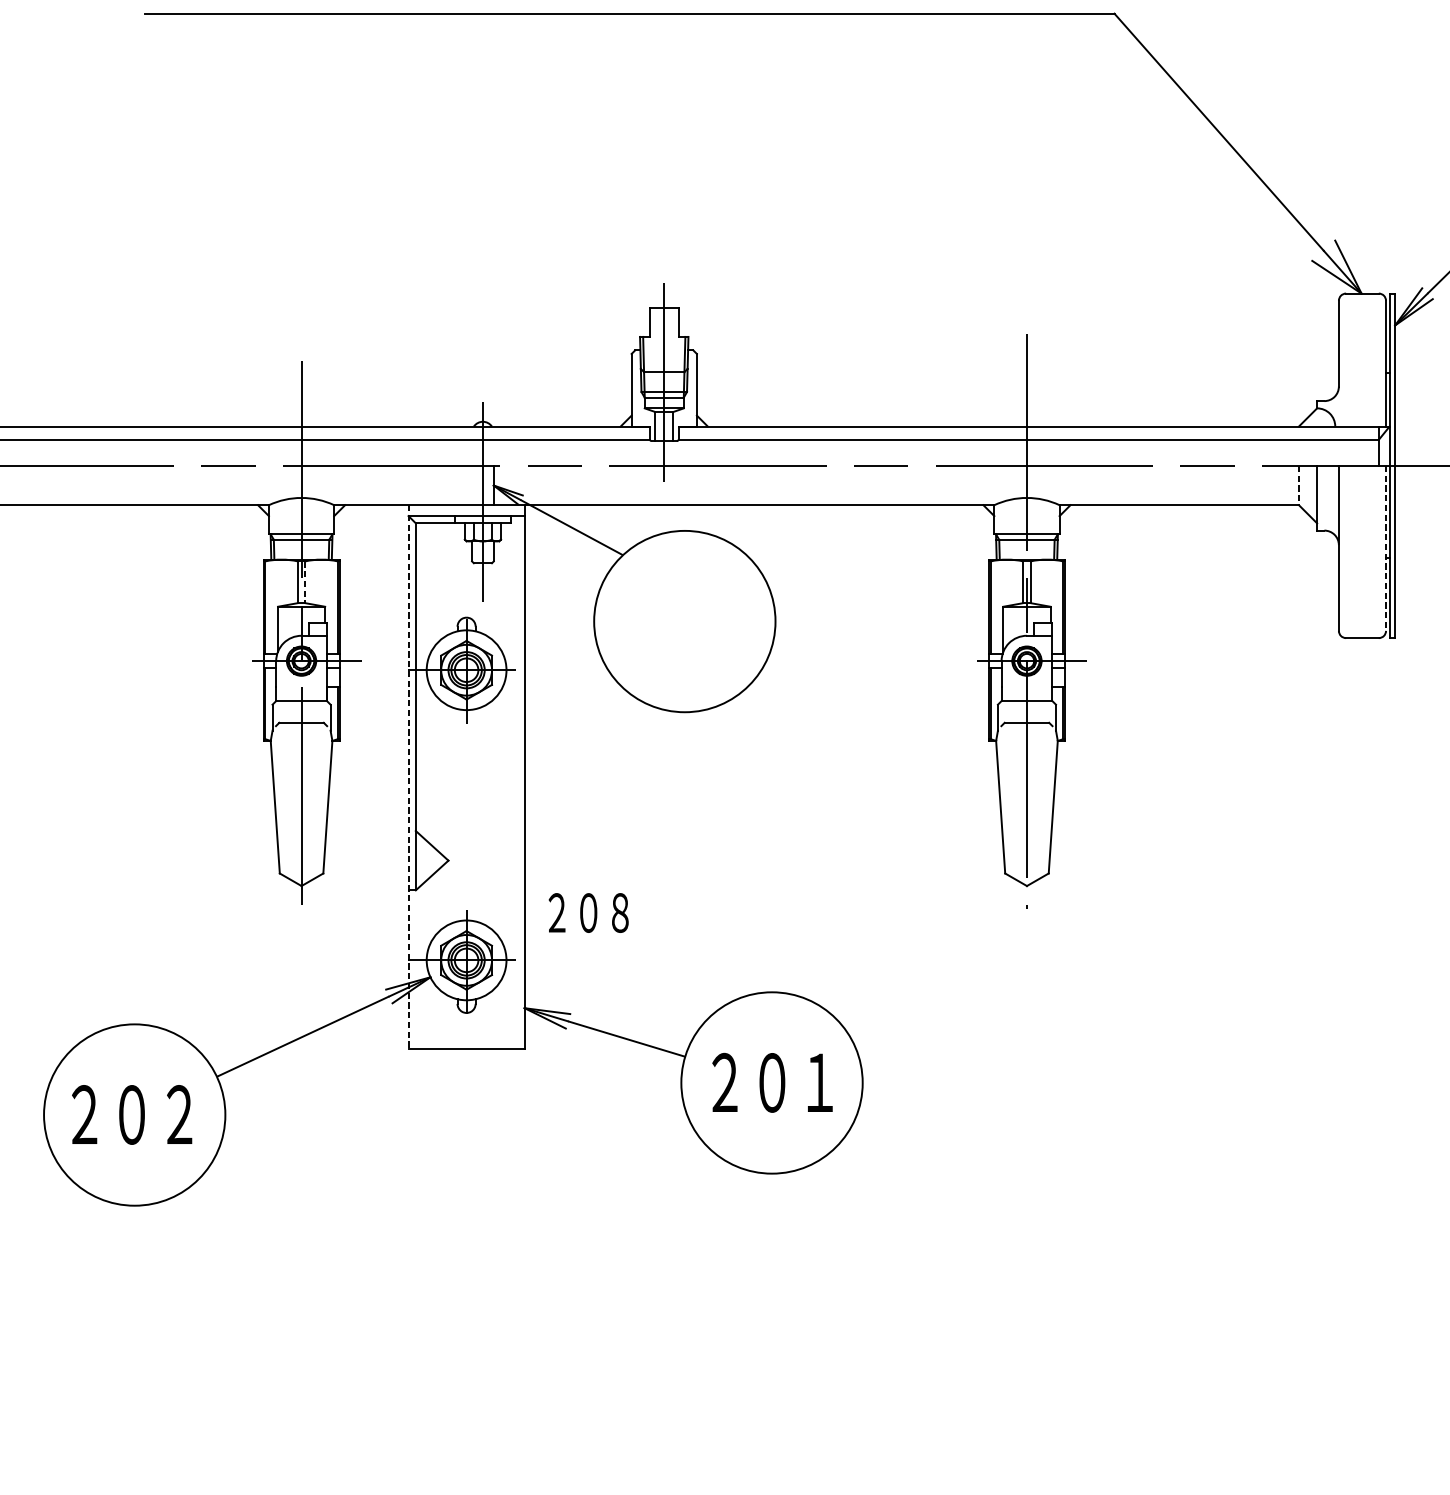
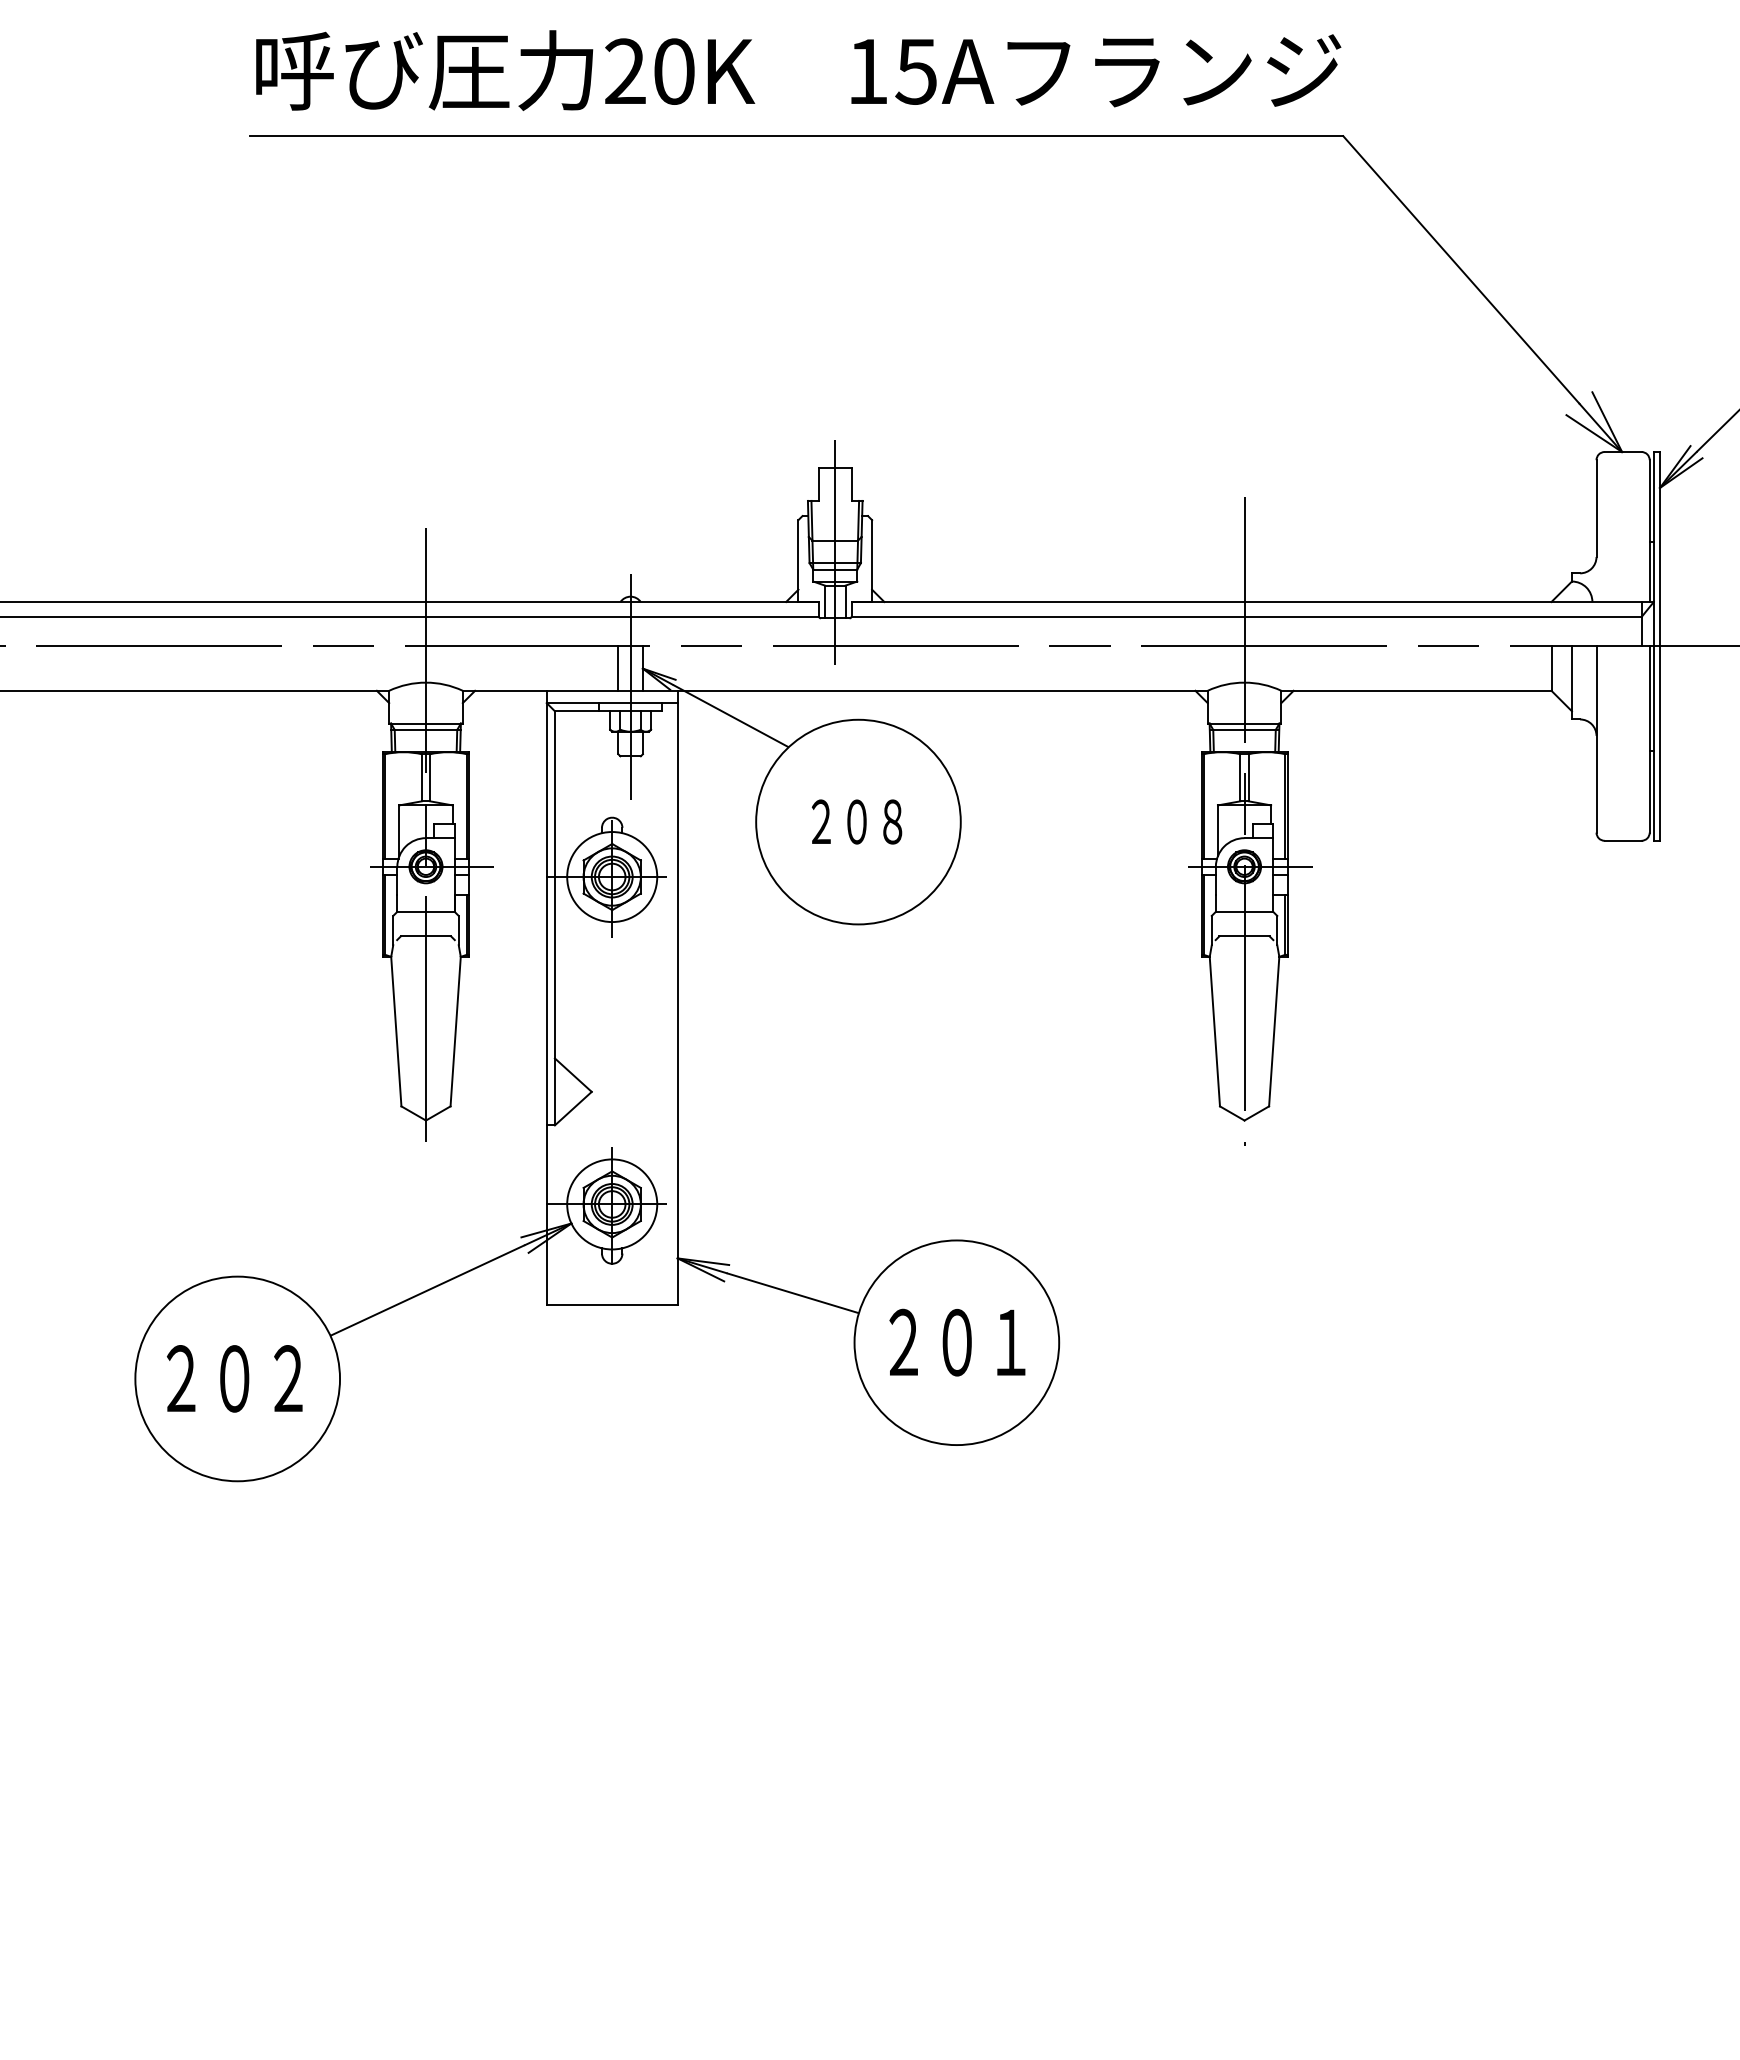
line: (472, 485) -> (618, 668), added
line: (1299, 486) -> (1551, 669), dashed -> solid
line: (1385, 549) -> (1649, 740), dashed -> solid
line: (305, 582) -> (430, 777), dashed -> solid
line: (408, 776) -> (546, 997), dashed -> solid
text: (588, 912) -> (856, 821), moved

